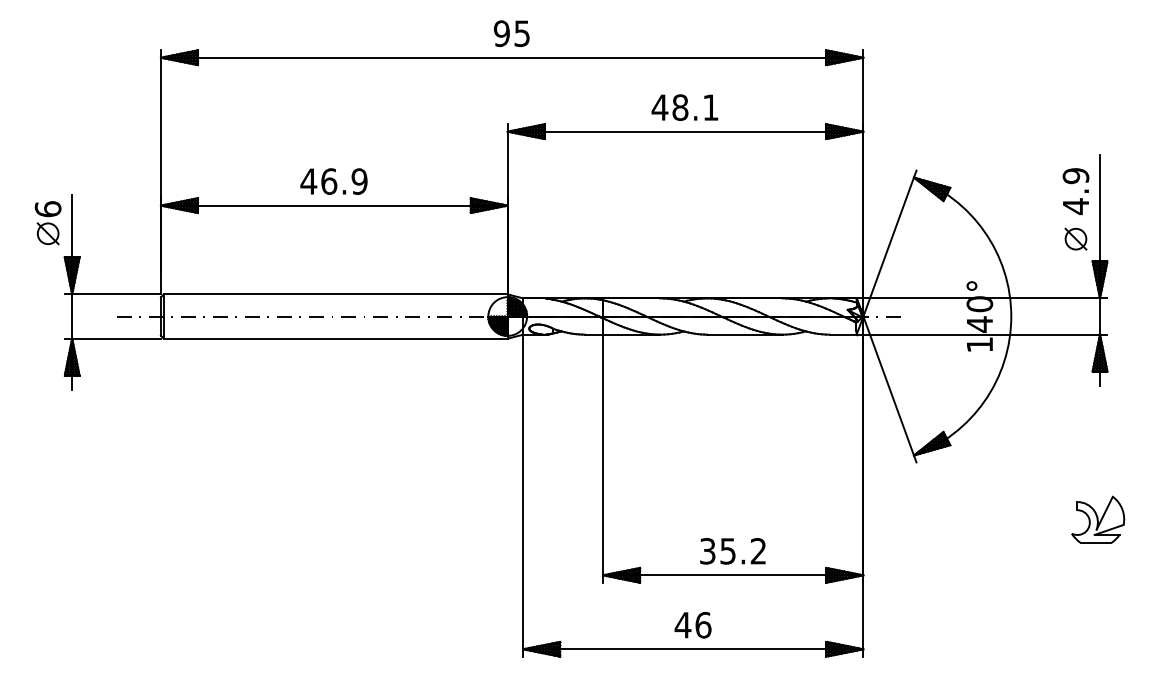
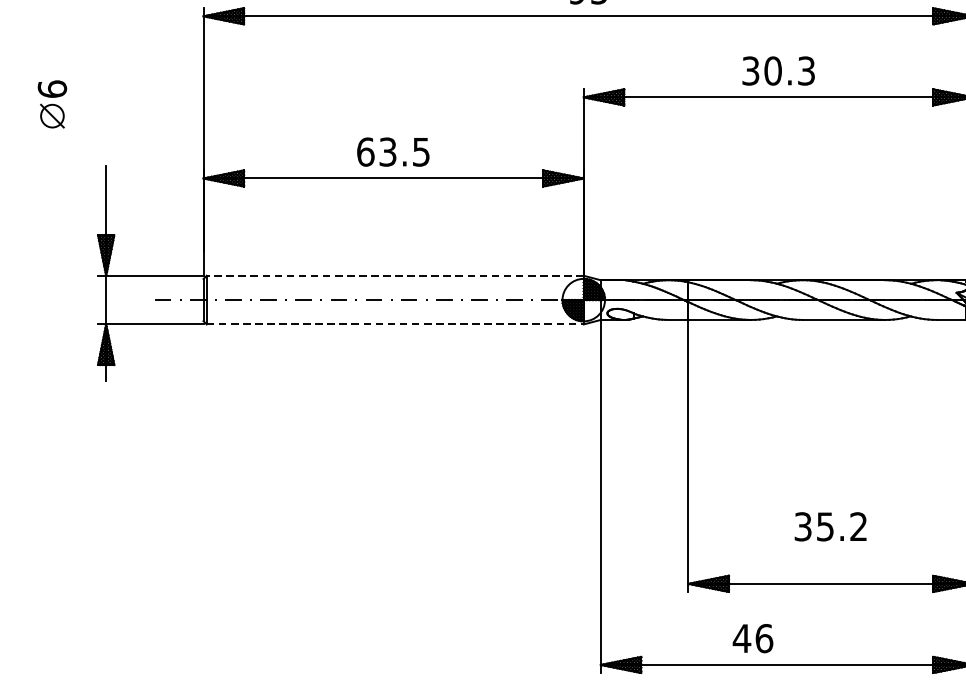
text: (684, 107) -> (777, 70), 48.1 -> 30.3
text: (333, 181) -> (392, 152), 46.9 -> 63.5
part: (47, 223) -> (51, 104), moved
line: (335, 294) -> (394, 275), solid -> dashed
line: (335, 338) -> (394, 324), solid -> dashed
text: (732, 551) -> (830, 527), moved
text: (692, 624) -> (752, 637), moved

